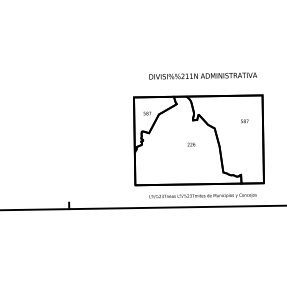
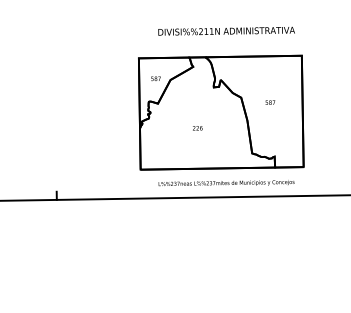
text: (244, 121) -> (270, 102), moved
text: (191, 144) -> (197, 128), moved

